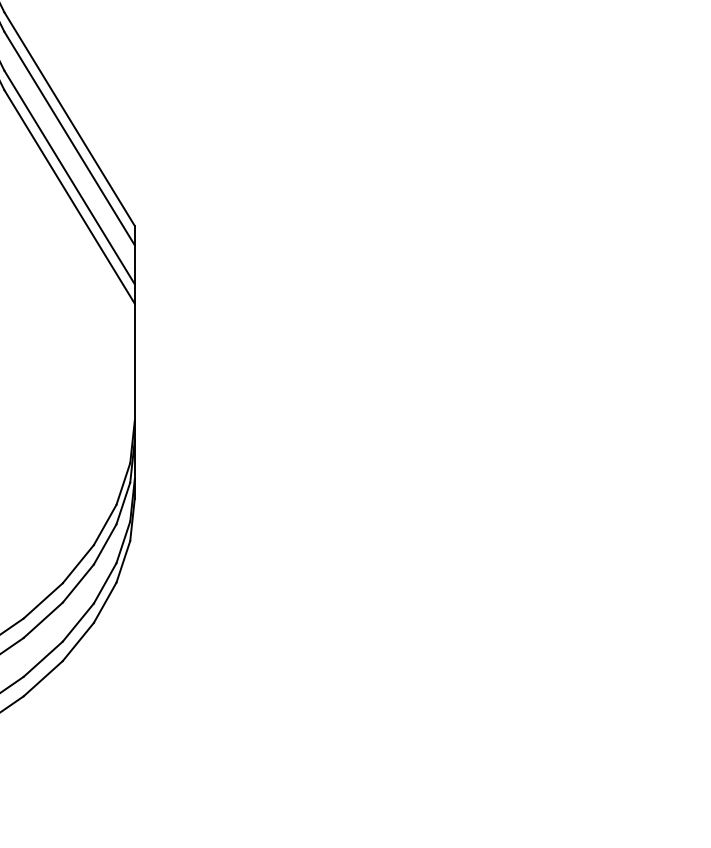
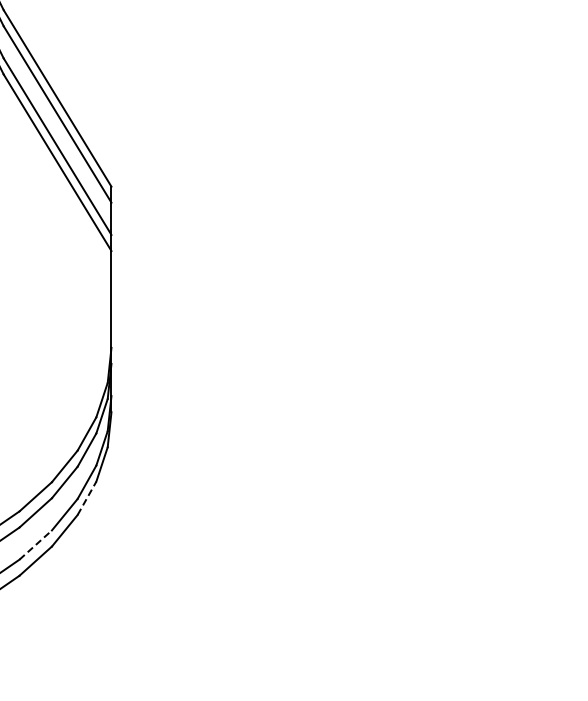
line: (105, 601) -> (87, 497), solid -> dashed
line: (42, 659) -> (35, 545), solid -> dashed

